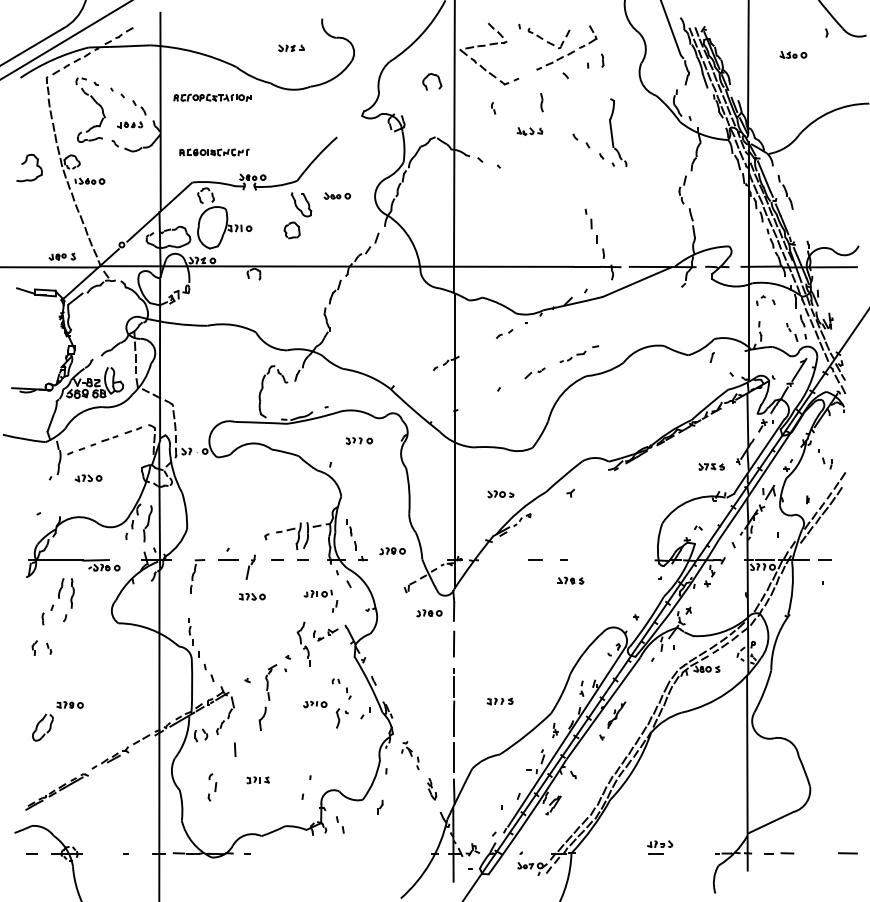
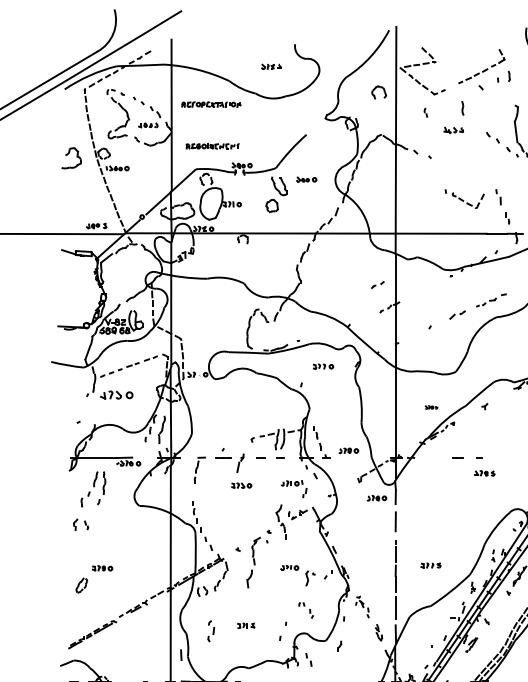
part: (544, 36) -> (464, 199), moved
part: (600, 246) -> (507, 218), size x0.6
part: (504, 333) -> (377, 284), moved
part: (88, 478) -> (116, 395), size x1.6
part: (500, 494) -> (431, 407), size x0.6
part: (341, 688) -> (305, 609), moved
part: (42, 727) -> (81, 585), size x0.7
line: (235, 749) -> (181, 654), moved

